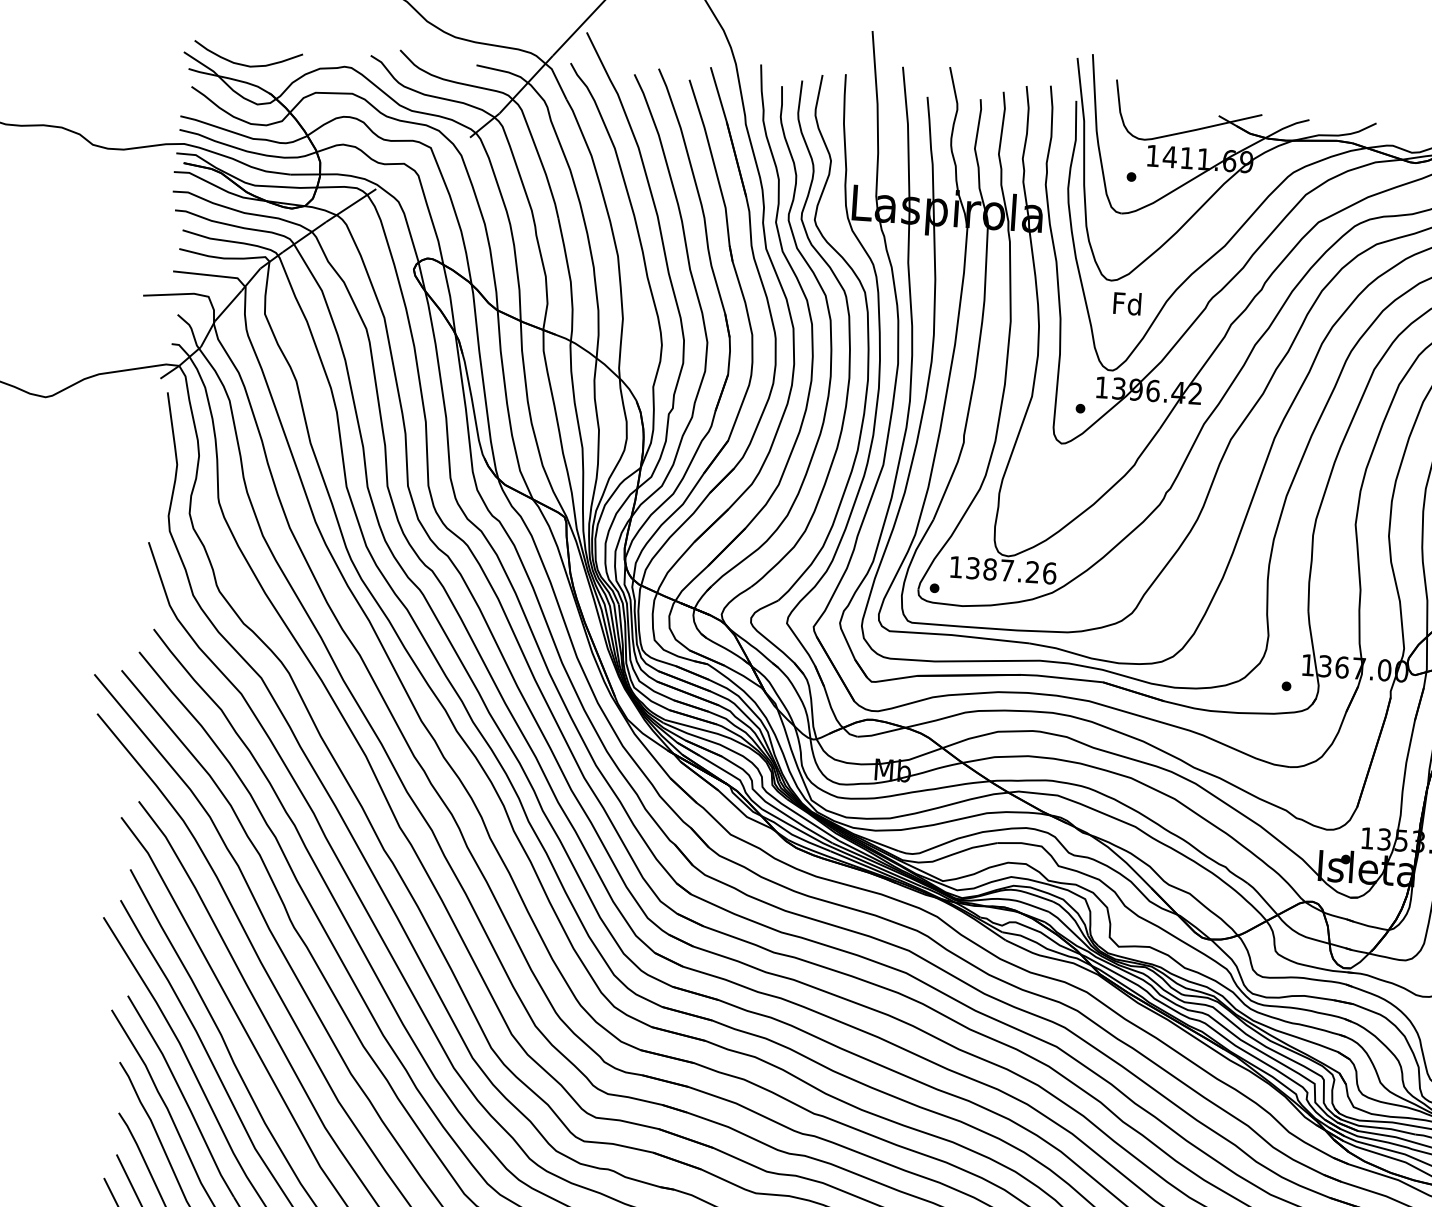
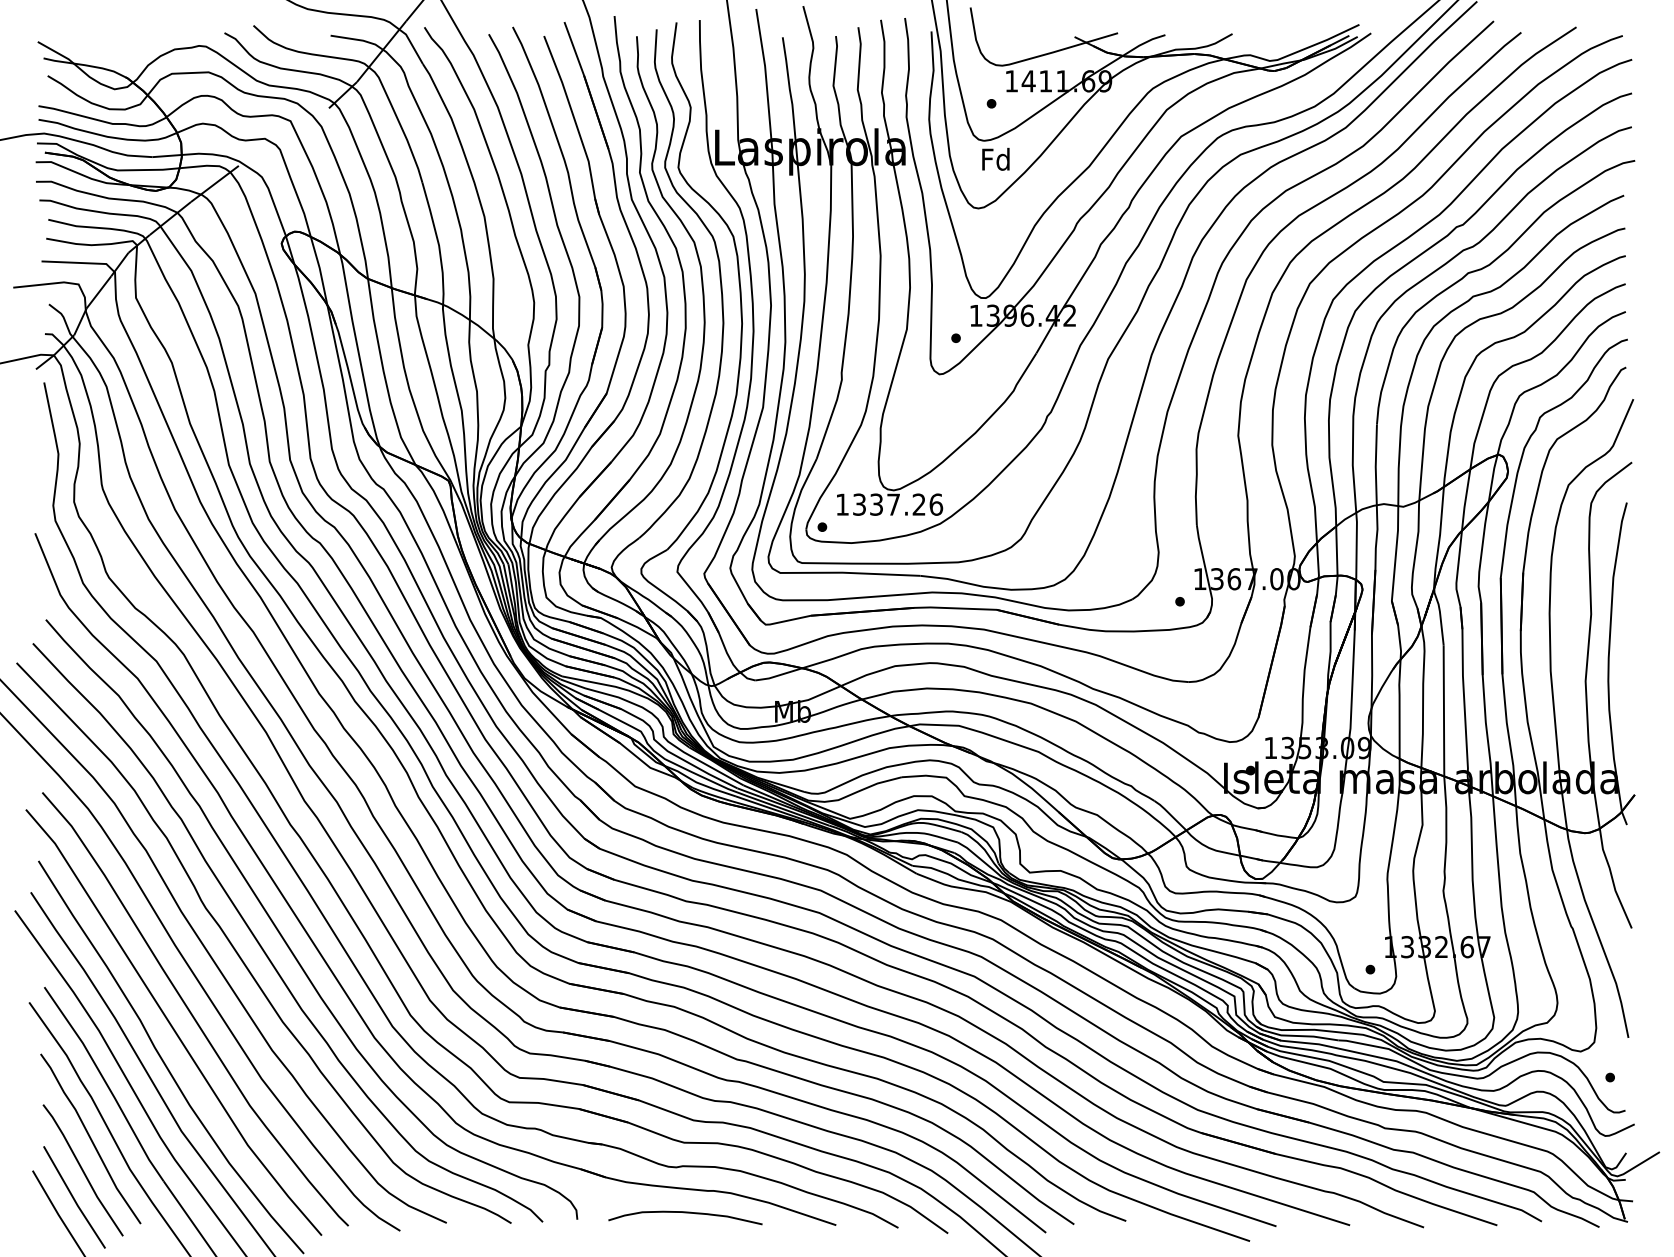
curve: (246, 64) -> (101, 50), removed
text: (1127, 302) -> (995, 158), moved
text: (990, 569) -> (876, 504), 1387.26 -> 1337.26

